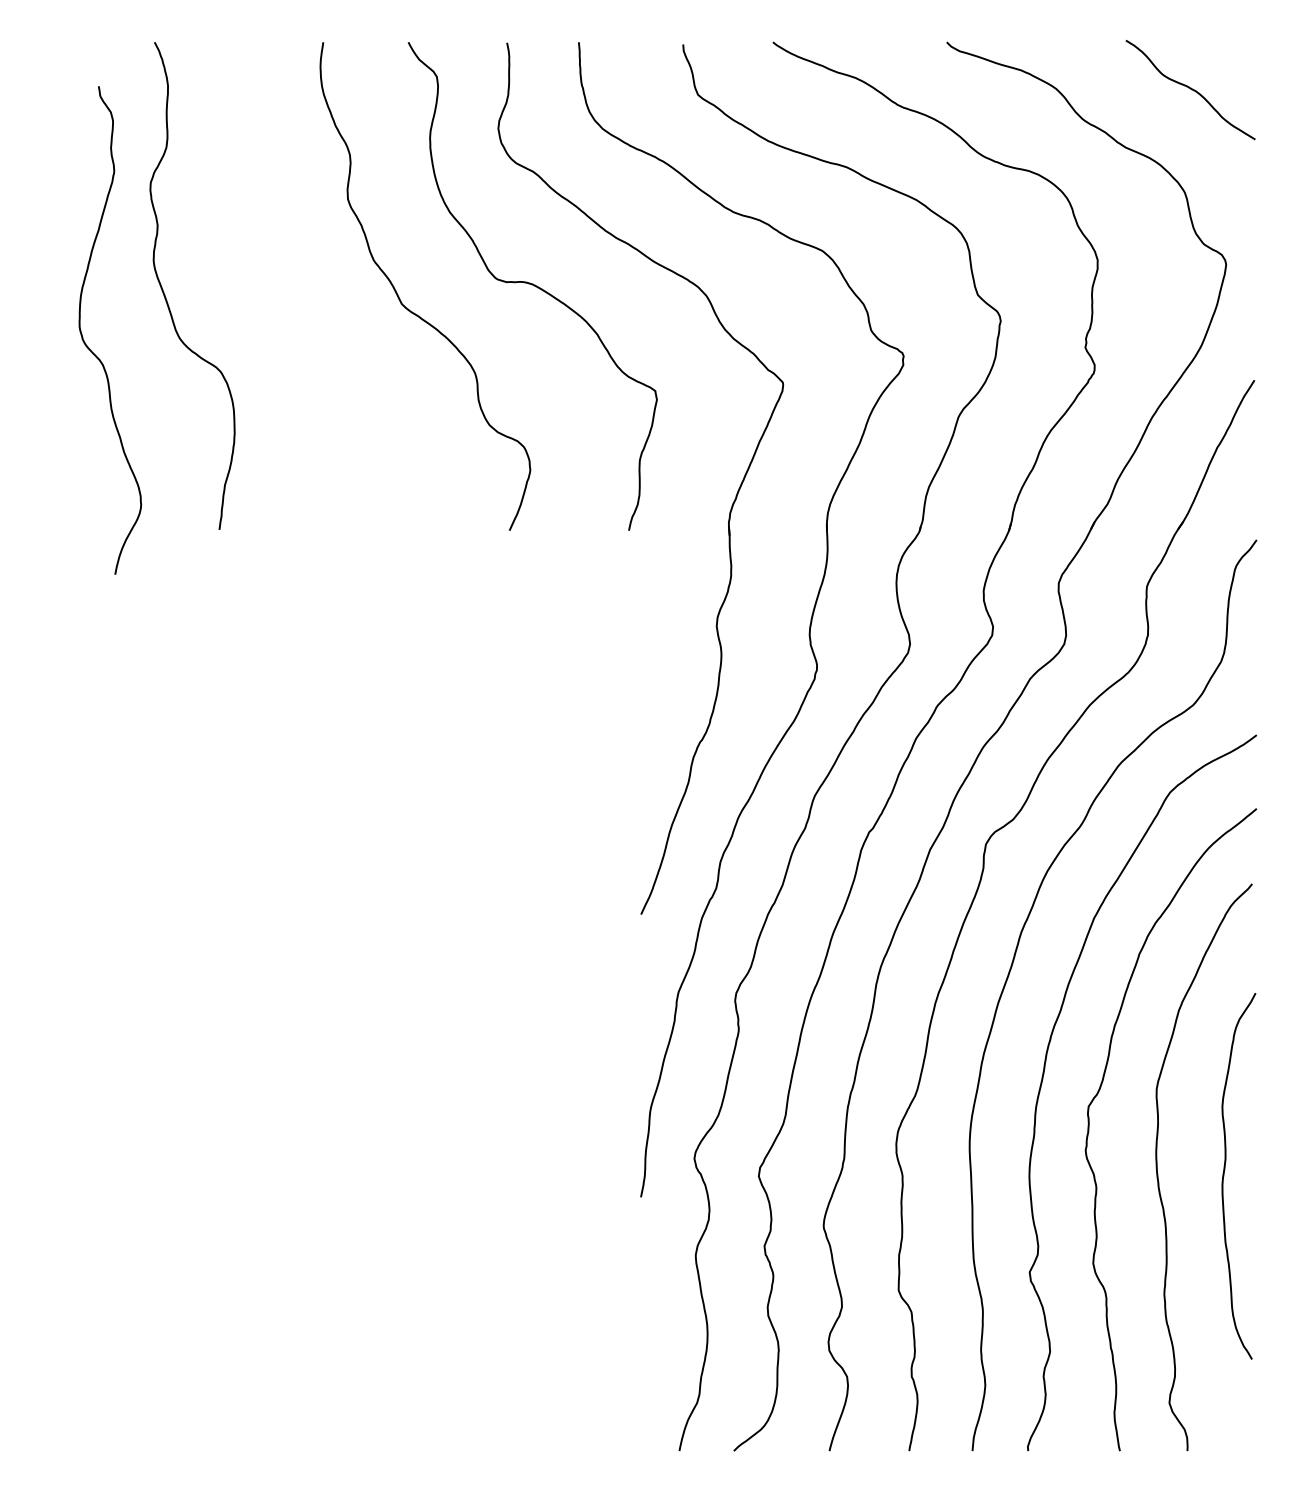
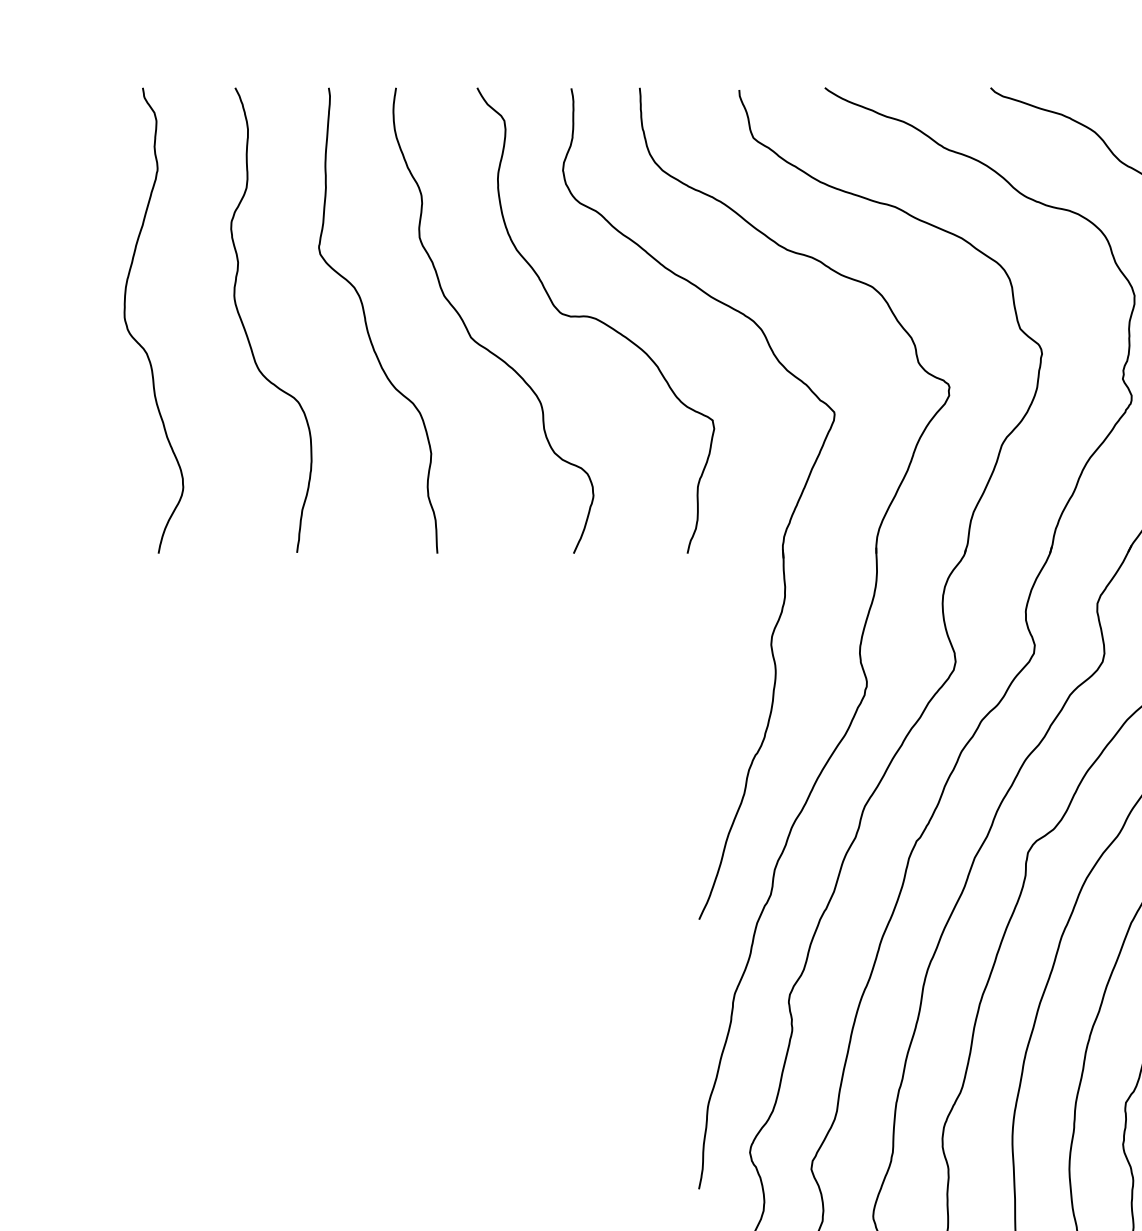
curve: (292, 287) -> (366, 321), added
curve: (88, 346) -> (133, 335), moved

